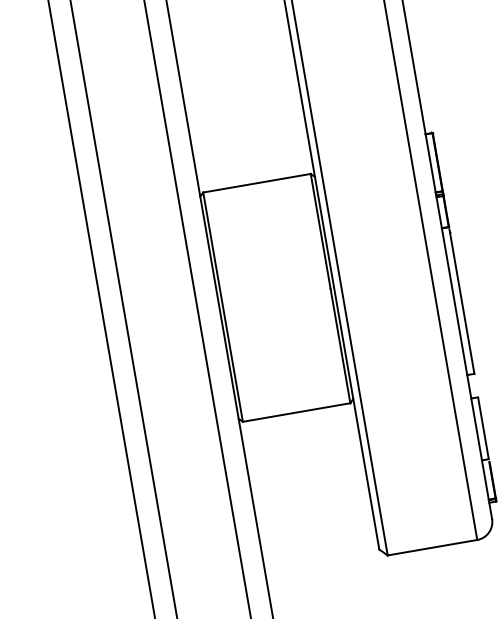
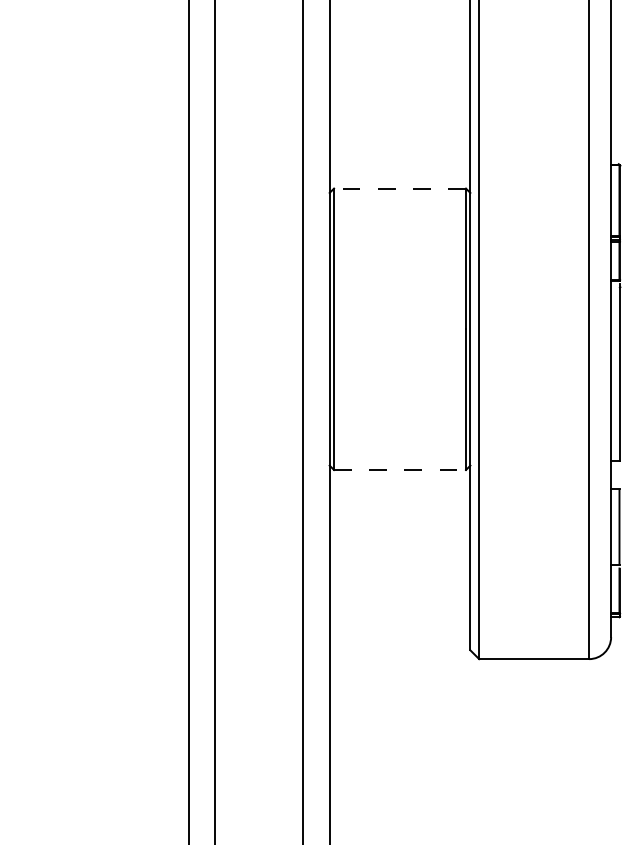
line: (257, 183) -> (400, 188), solid -> dashed
line: (297, 412) -> (400, 470), solid -> dashed

